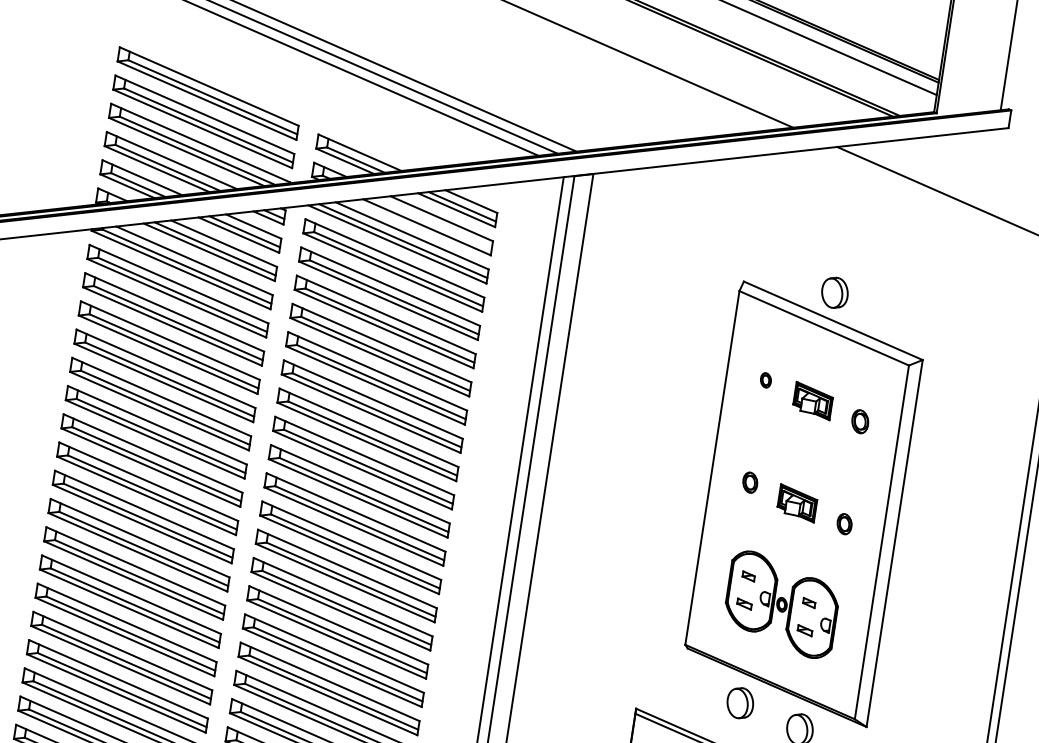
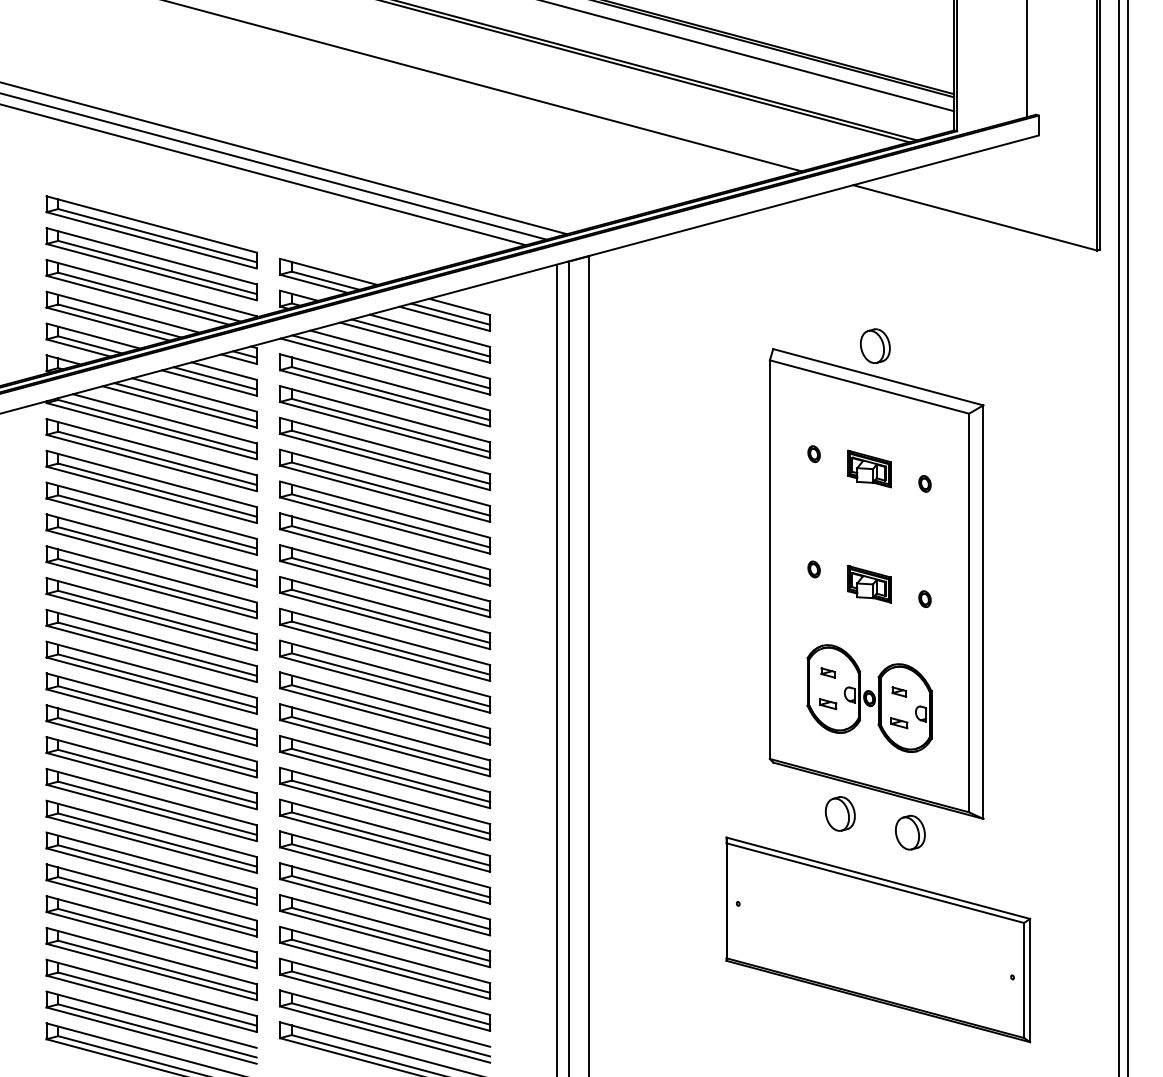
line: (432, 223) -> (420, 337), added
part: (859, 421) -> (924, 483), size x0.62
part: (749, 482) -> (813, 569), size x0.71
part: (844, 523) -> (924, 598), size x0.71

